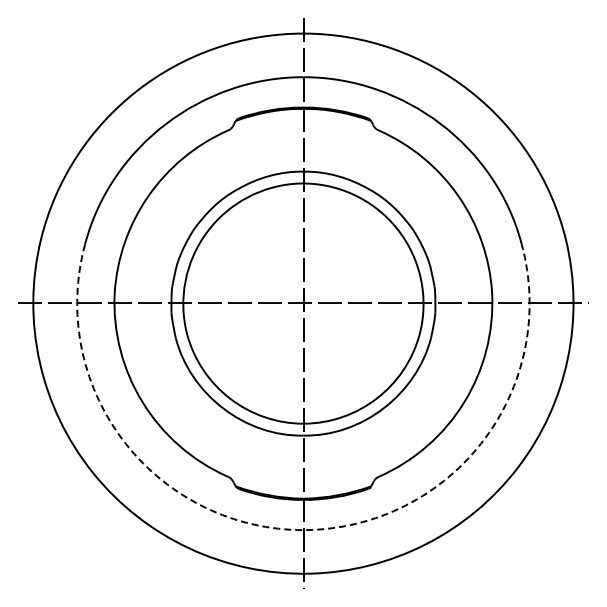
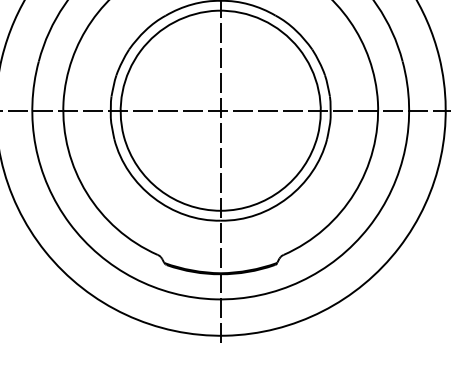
line: (297, 530) -> (215, 299), dashed -> solid

